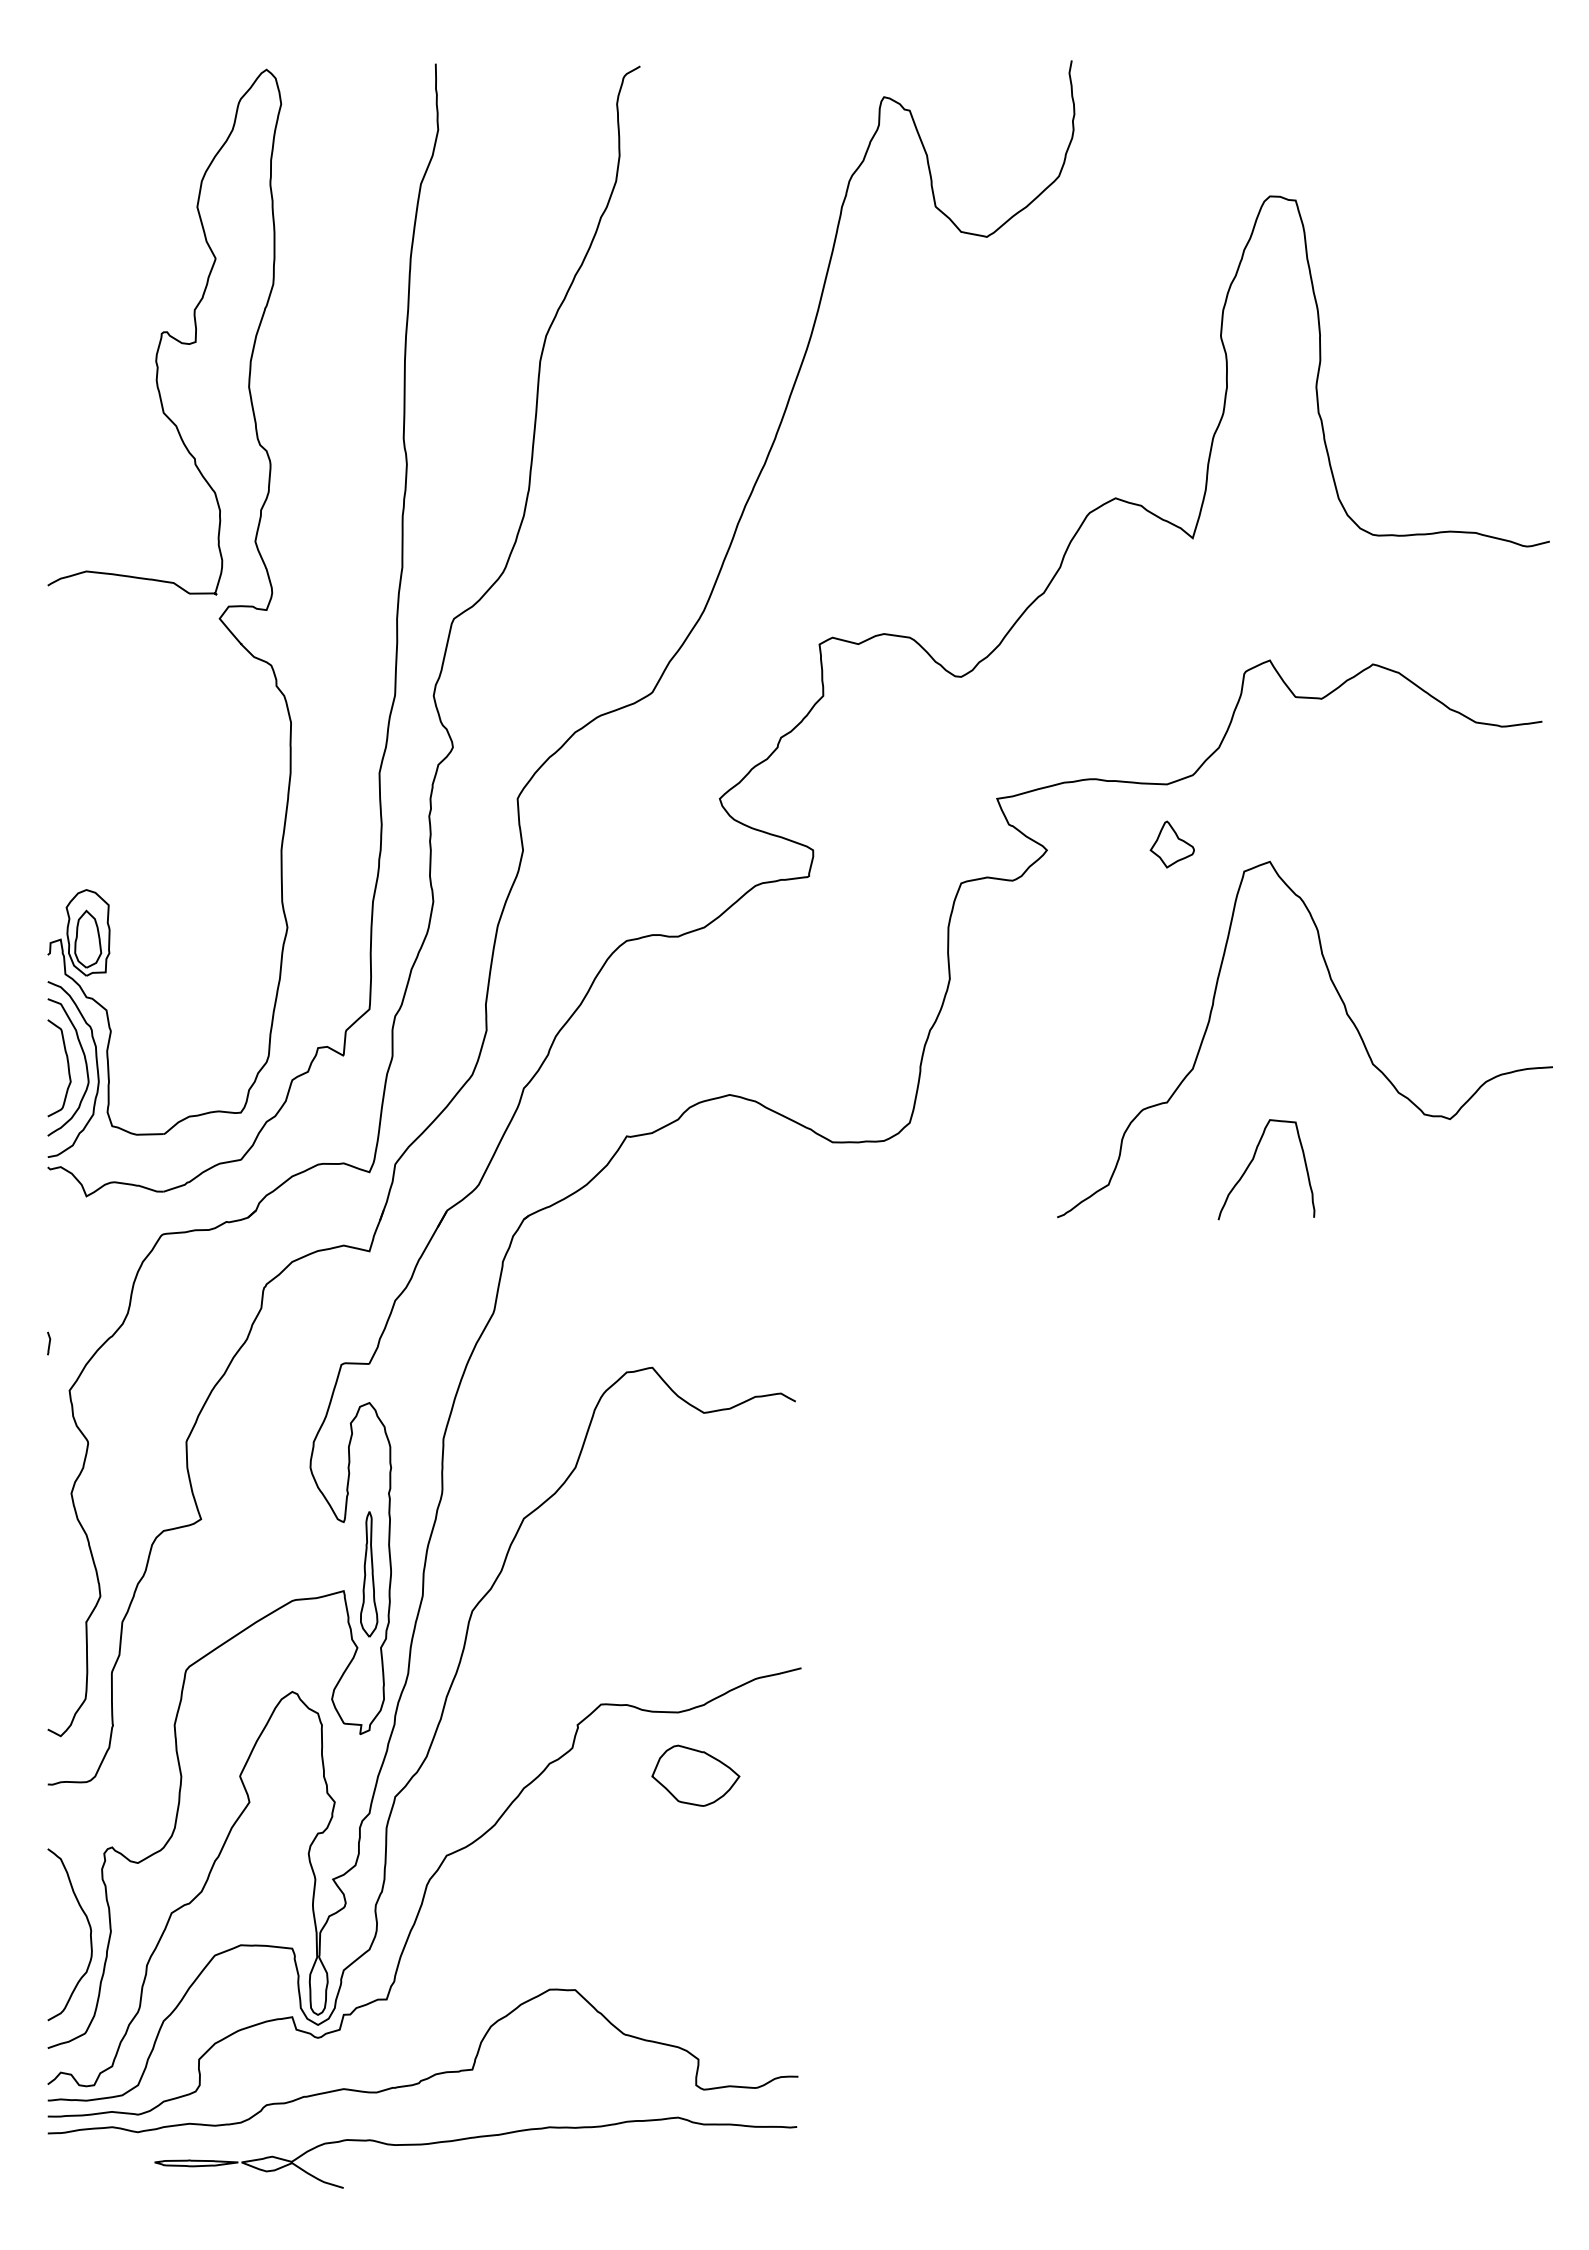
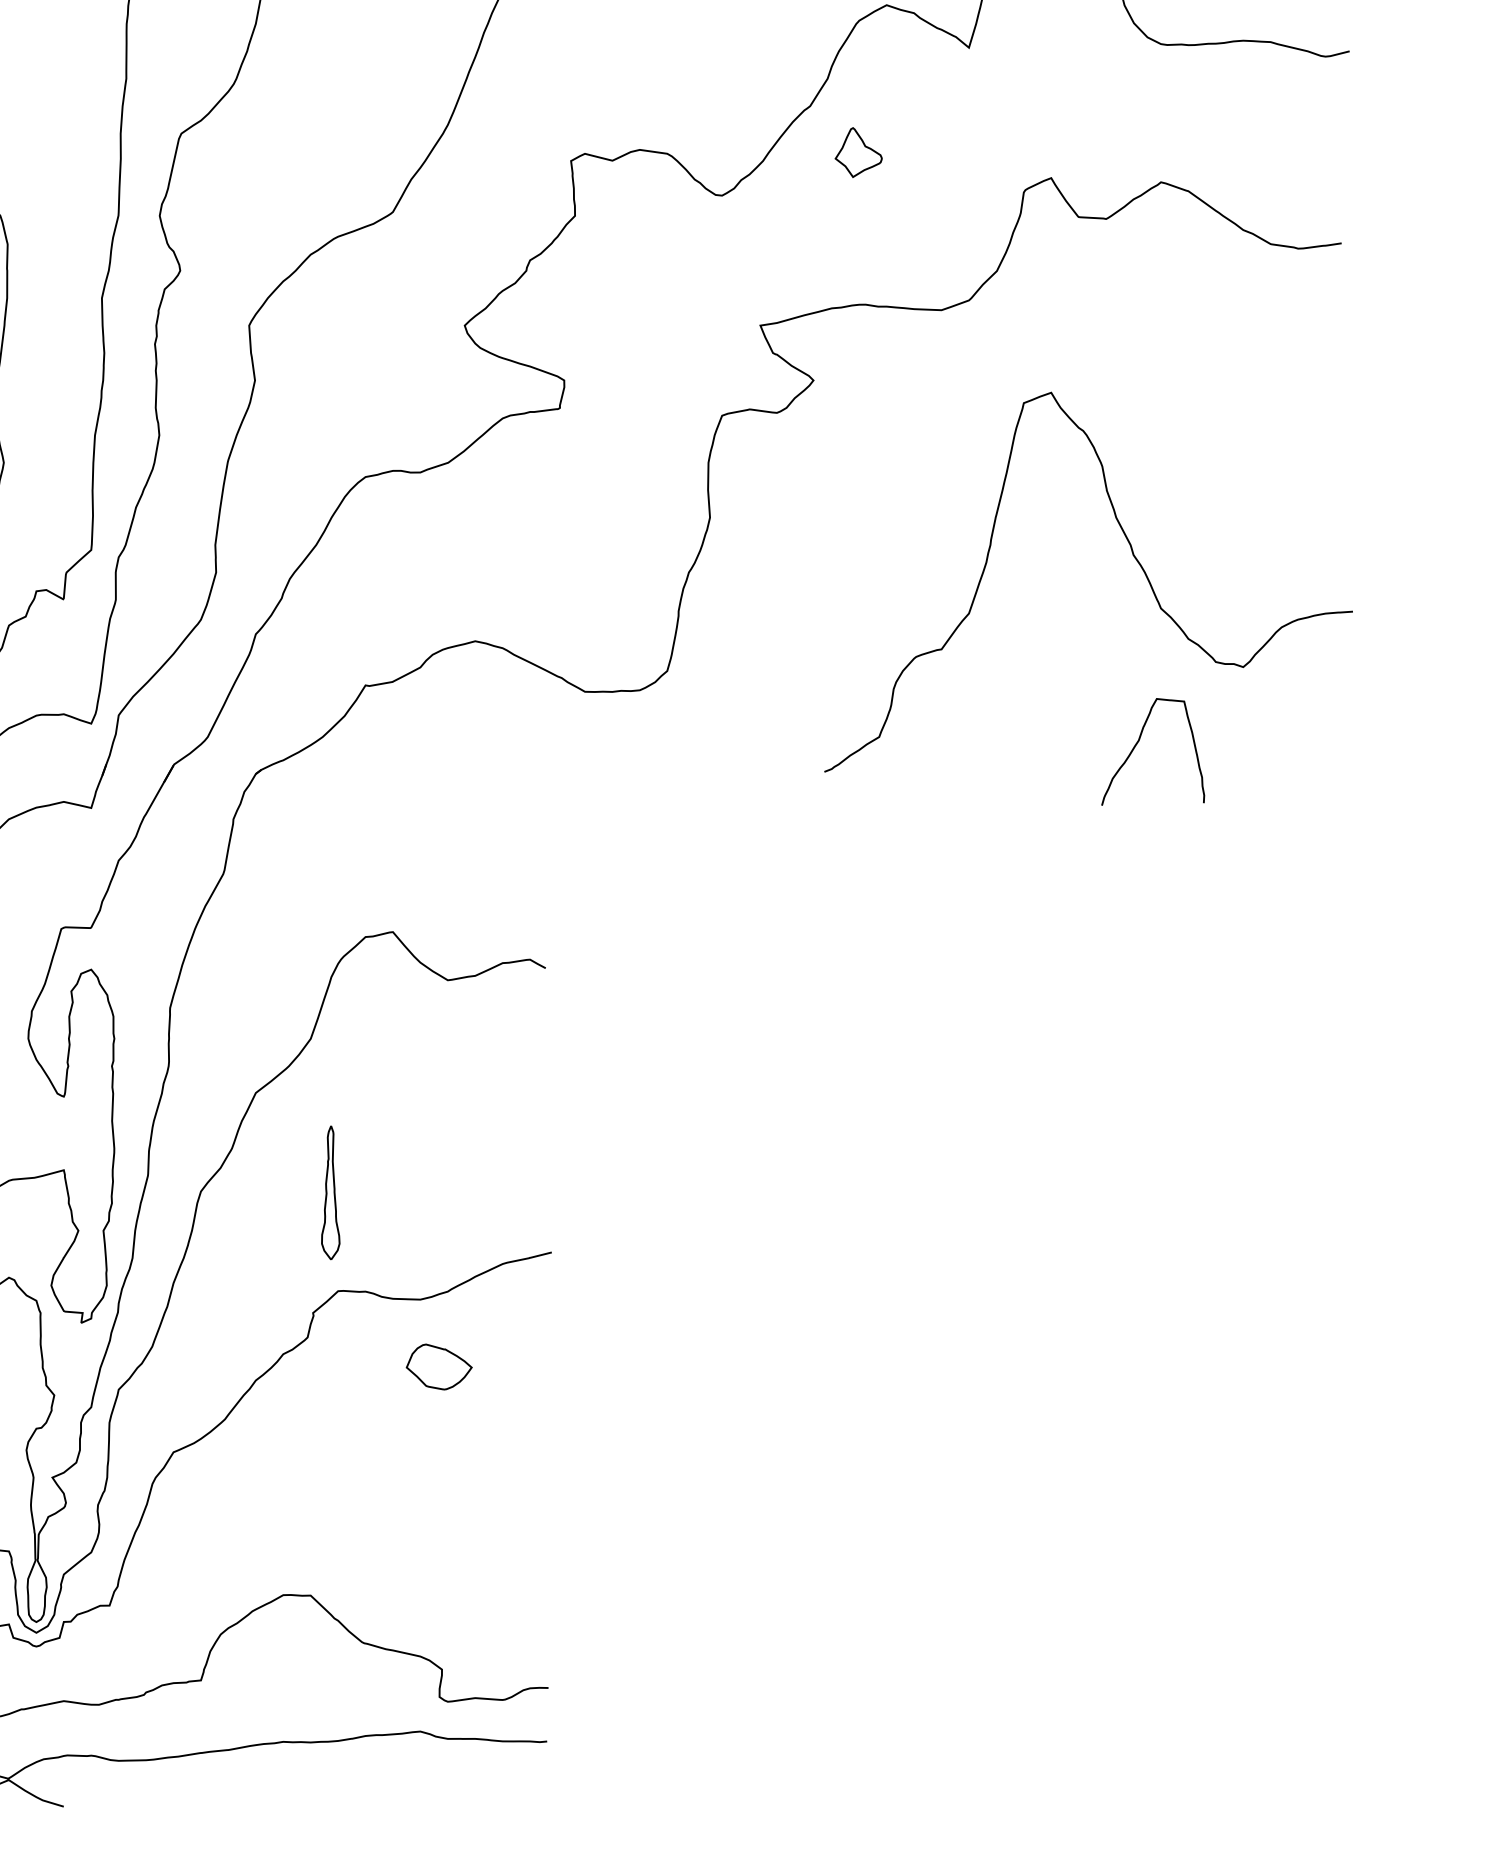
part: (1171, 844) -> (857, 152), moved
curve: (1253, 1160) -> (1139, 742), moved
part: (369, 1574) -> (331, 1193), moved
part: (695, 1775) -> (438, 1366), size x0.7

